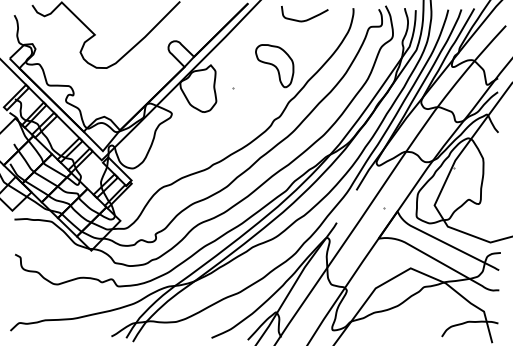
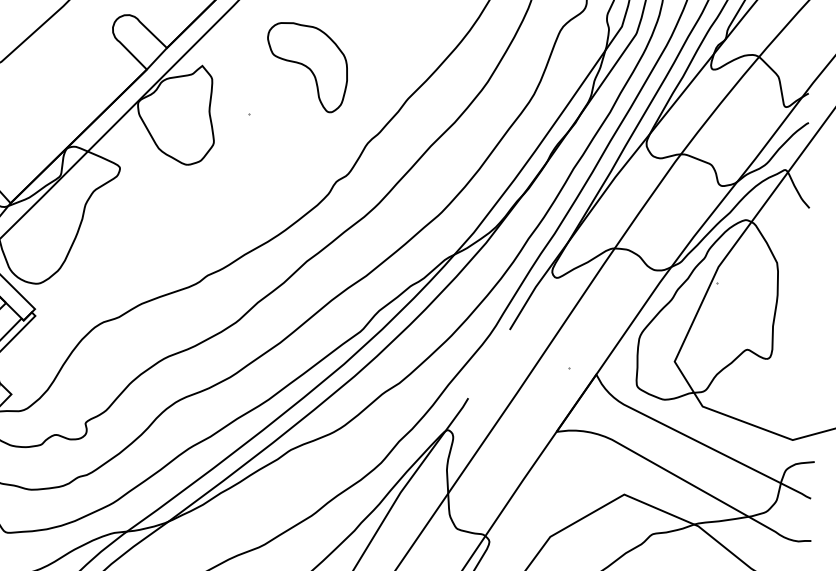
part: (274, 66) -> (307, 68), moved

